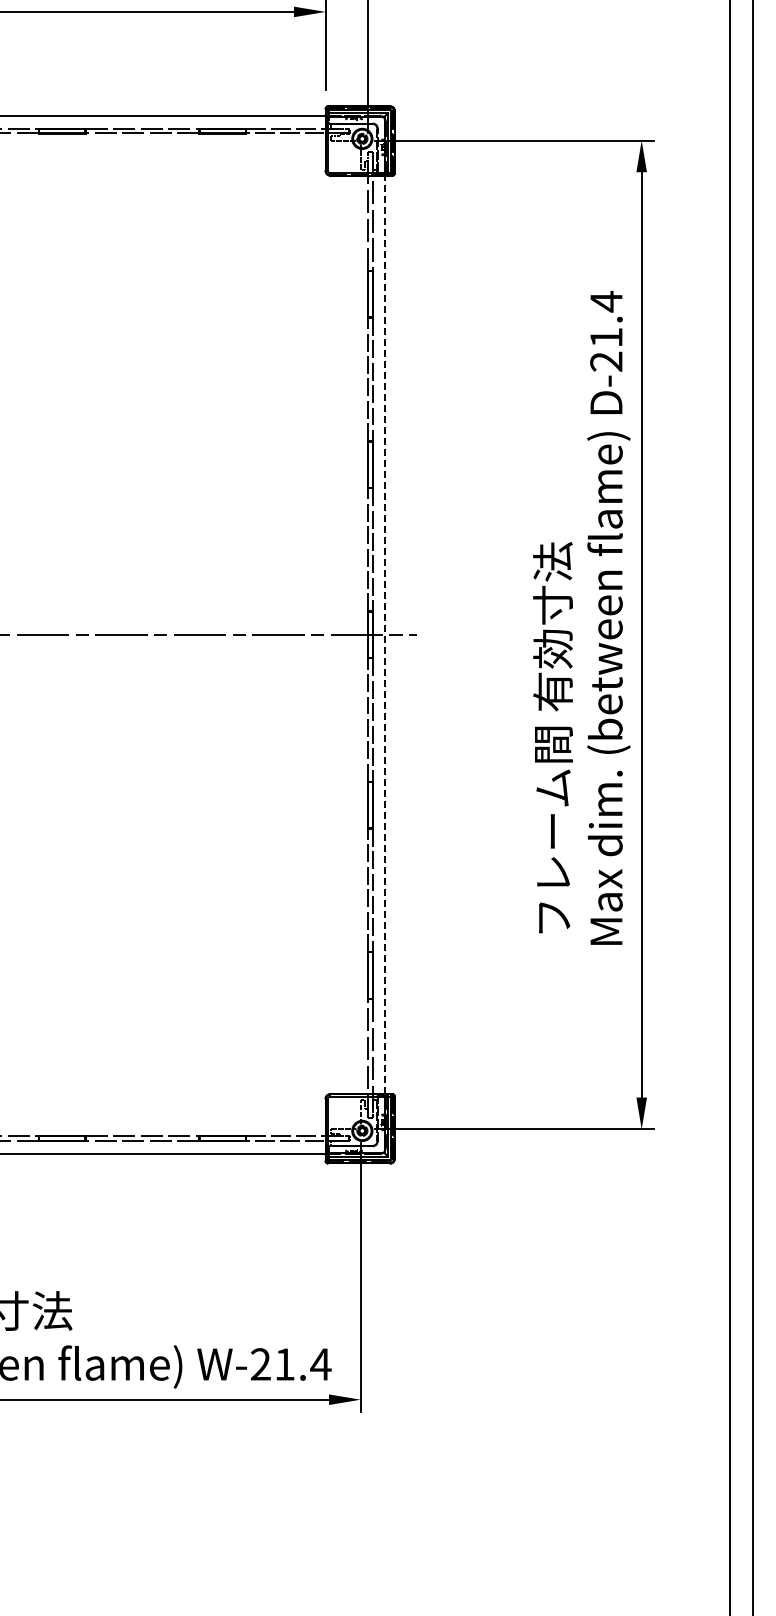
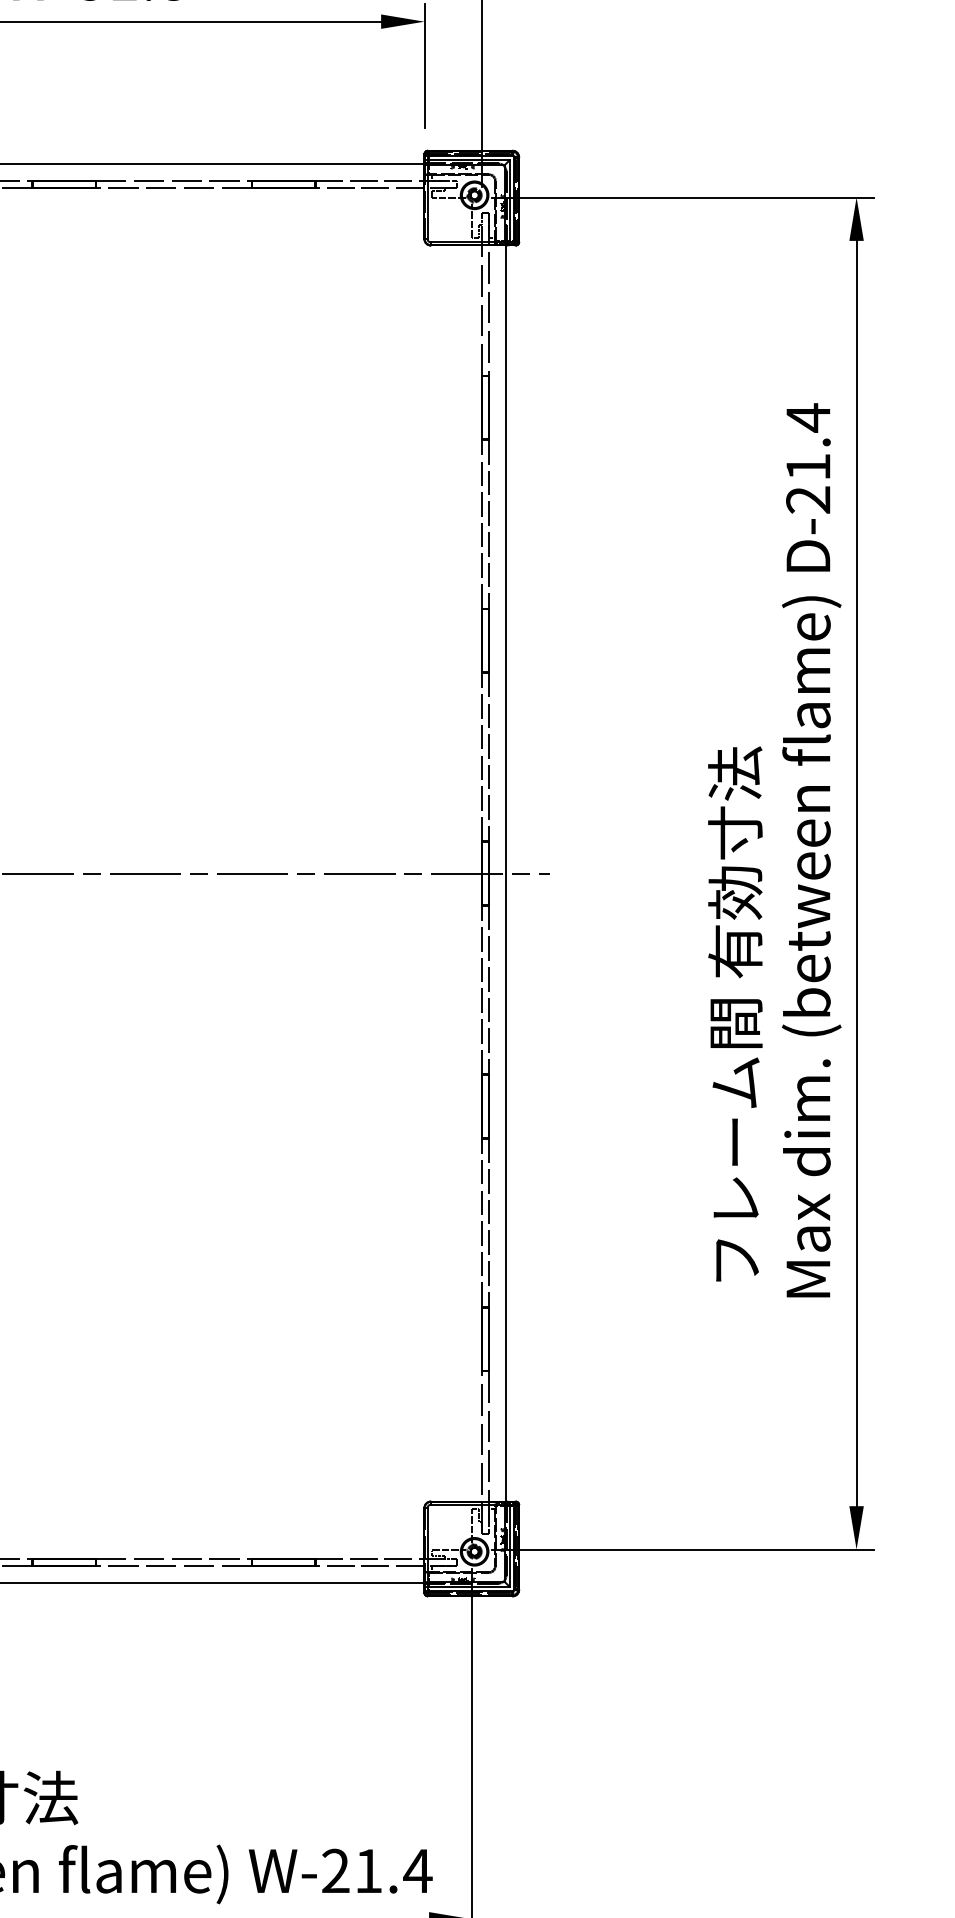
line: (385, 634) -> (506, 872), dashed -> solid

